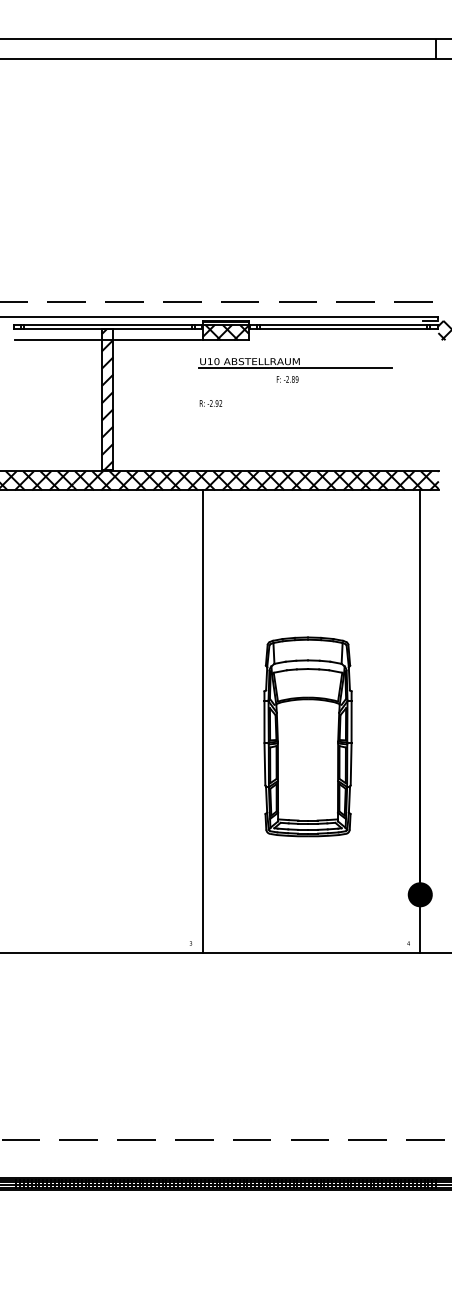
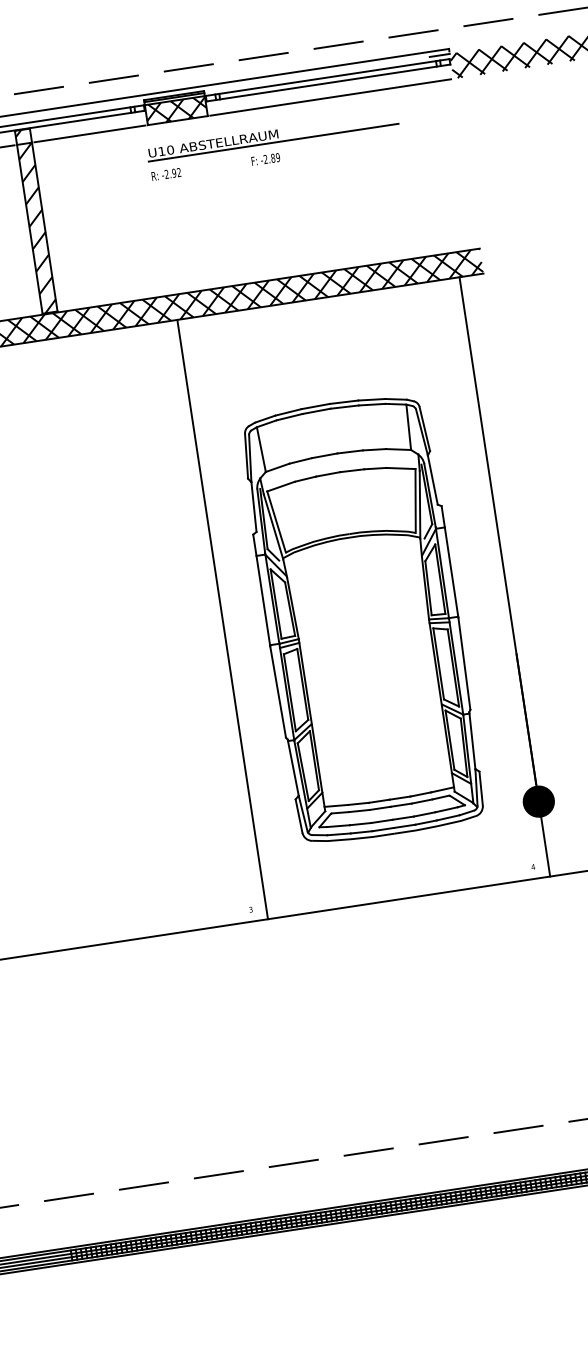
line: (343, 340) -> (330, 97), added
text: (210, 403) -> (165, 174), moved
part: (307, 736) -> (361, 618), size x1.67

